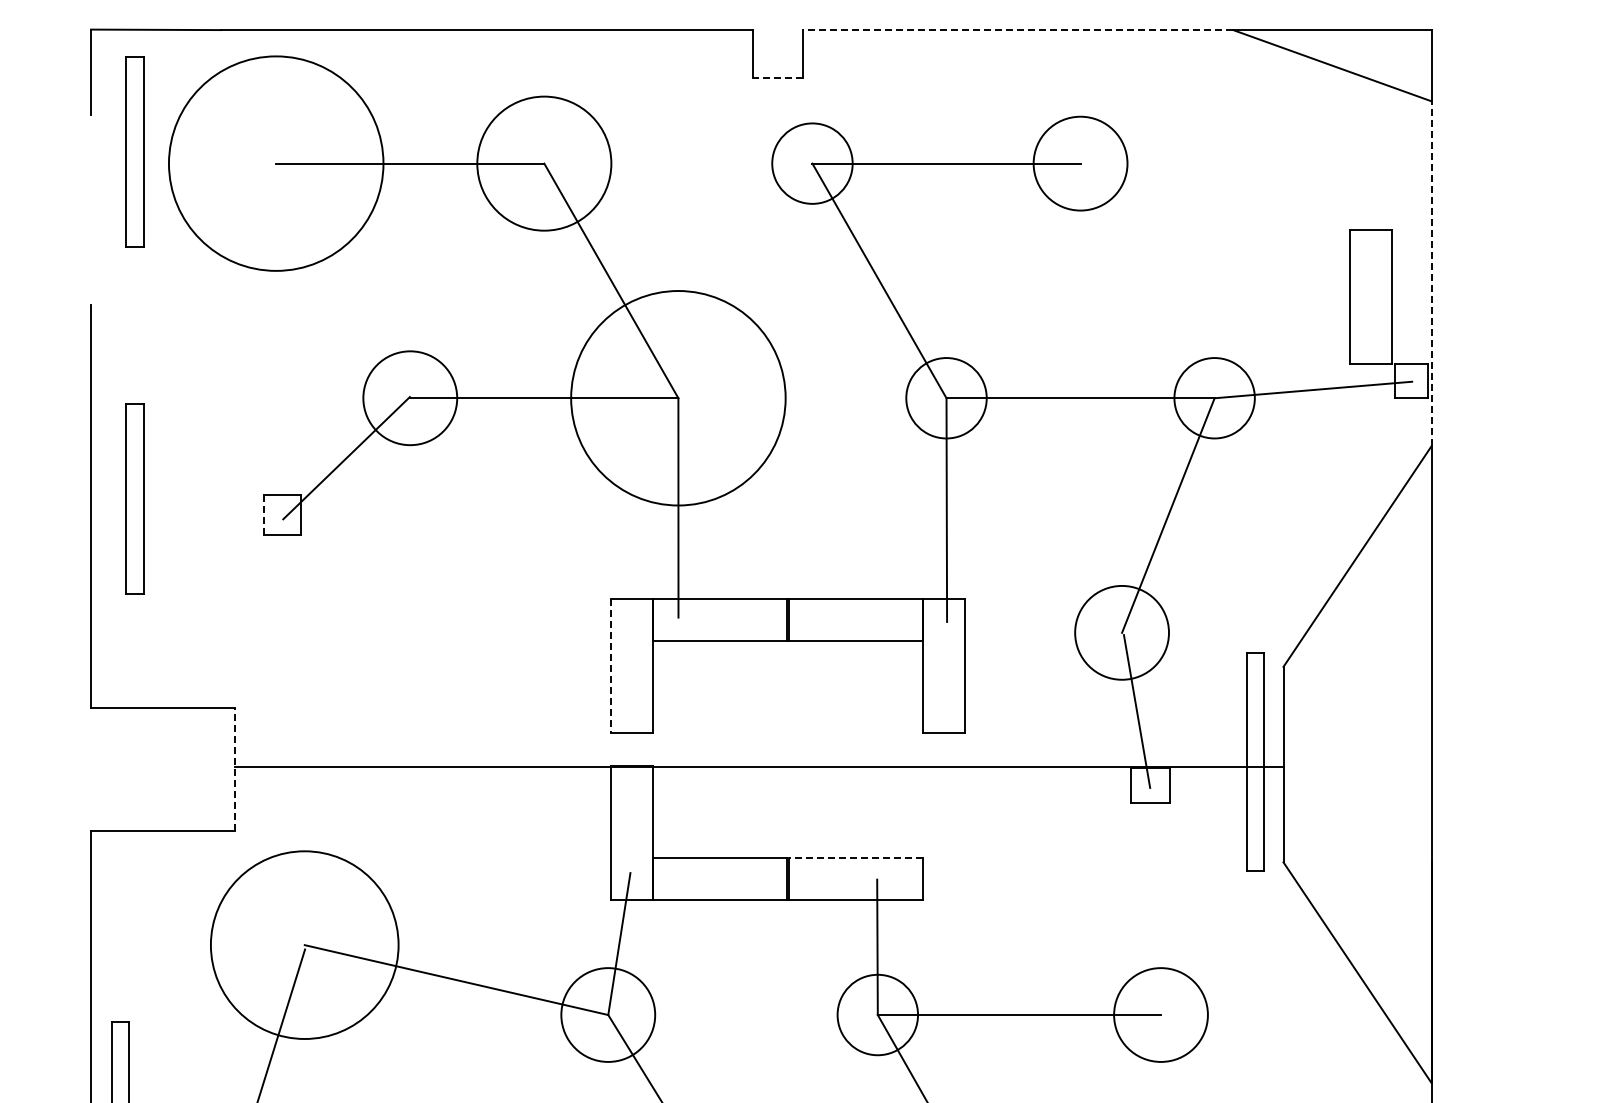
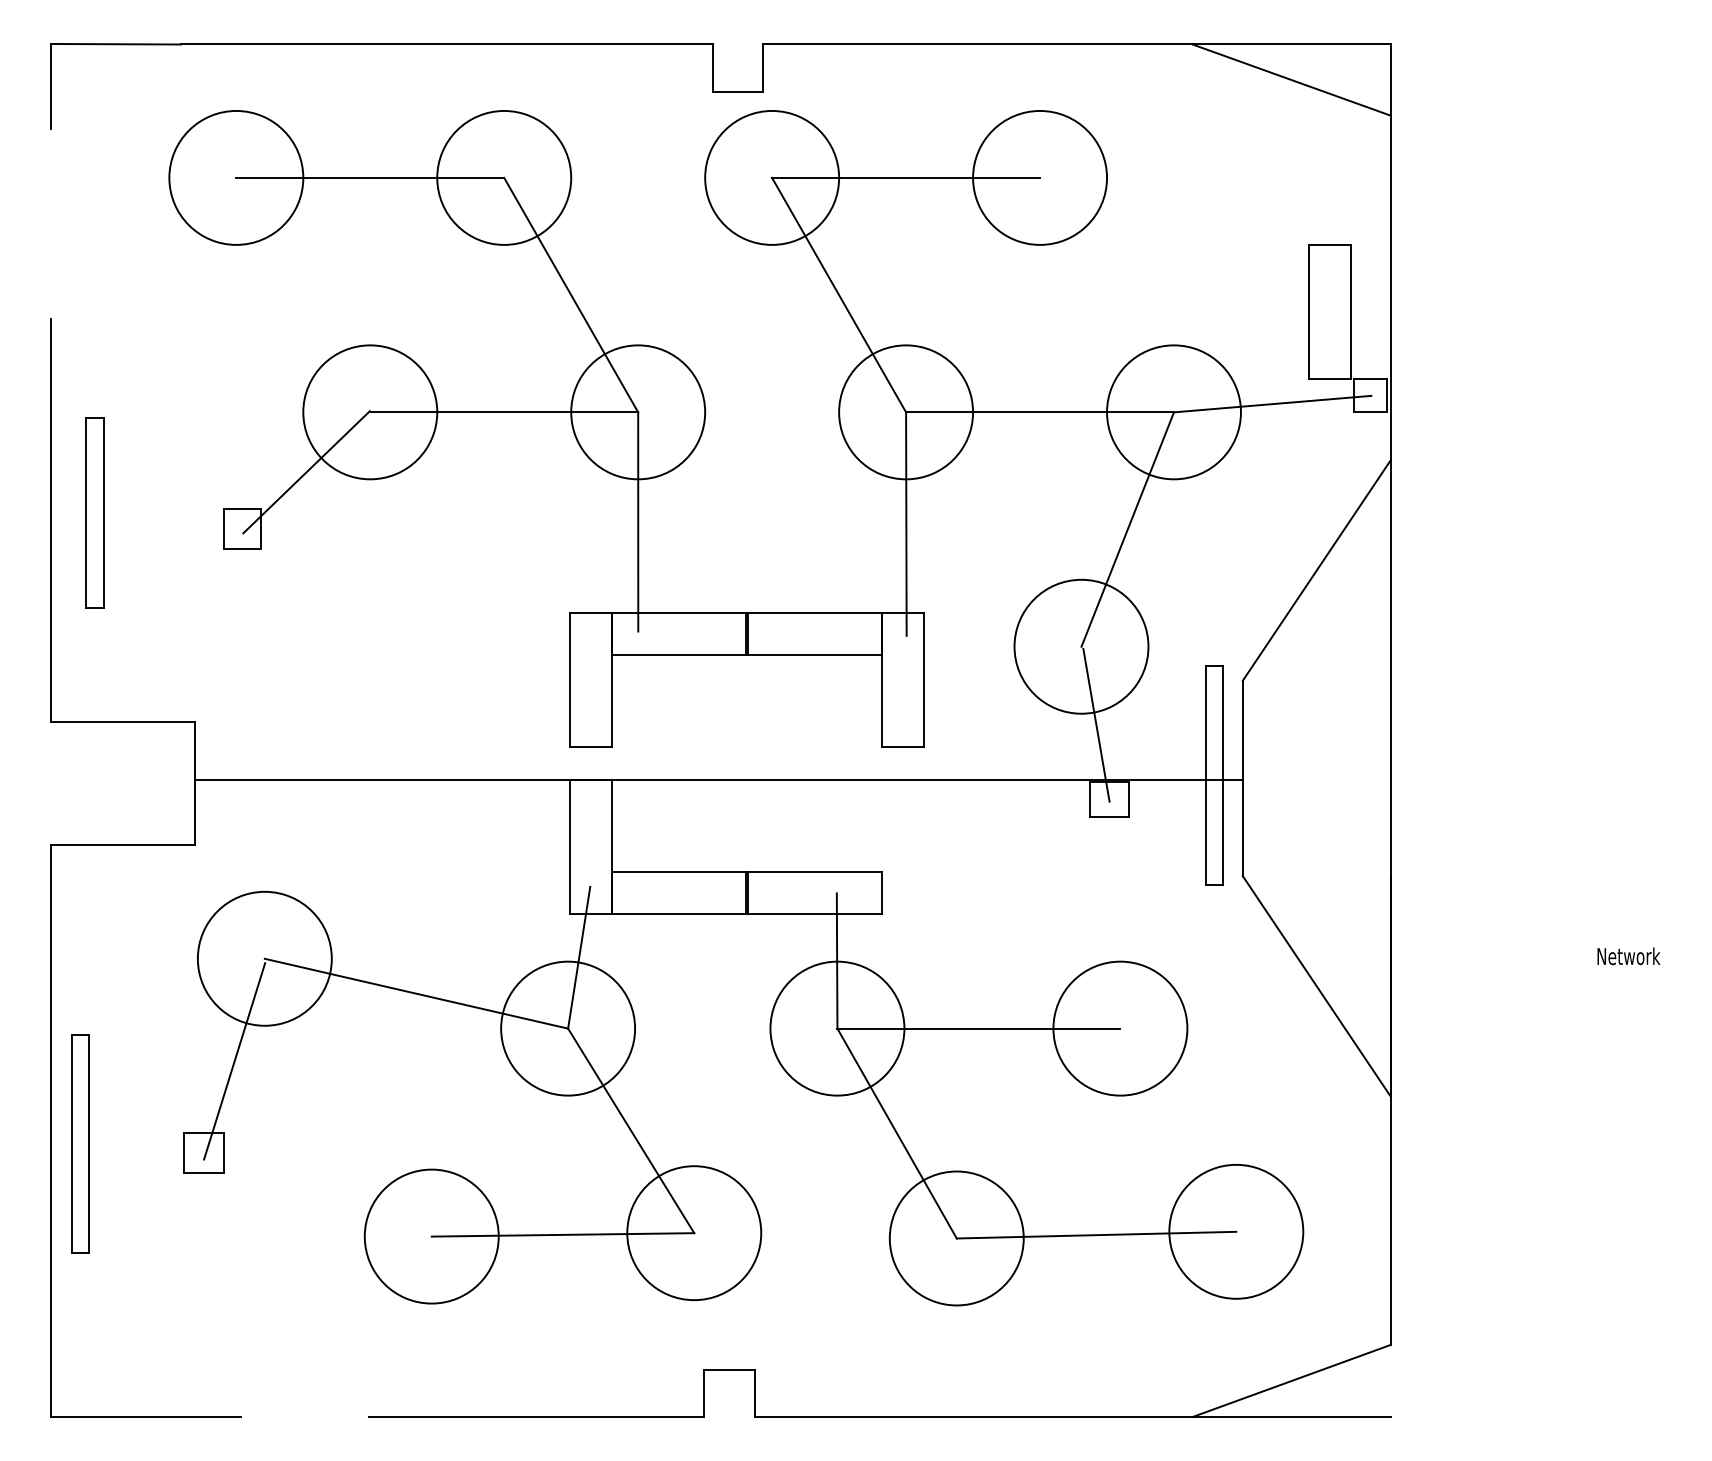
line: (1017, 30) -> (977, 44), dashed -> solid
line: (777, 77) -> (737, 91), dashed -> solid
part: (134, 152) -> (94, 166), removed
circle: (276, 163) -> (236, 177), size x0.62
circle: (812, 163) -> (772, 177), size x1.67
circle: (1081, 163) -> (1040, 177), size x1.43
line: (1431, 273) -> (1390, 287), dashed -> solid
circle: (410, 398) -> (370, 412), size x1.43
circle: (678, 398) -> (638, 412), size x0.62
circle: (946, 398) -> (906, 412), size x1.67
circle: (1214, 398) -> (1173, 412), size x1.67
line: (263, 514) -> (223, 528), dashed -> solid
circle: (1122, 632) -> (1081, 646), size x1.43
line: (610, 666) -> (570, 680), dashed -> solid
line: (235, 769) -> (195, 783), dashed -> solid
line: (855, 857) -> (815, 871), dashed -> solid
circle: (304, 944) -> (264, 958), size x0.71
circle: (608, 1014) -> (568, 1028), size x1.43
circle: (877, 1014) -> (837, 1028), size x1.67
circle: (1161, 1014) -> (1120, 1028), size x1.43

